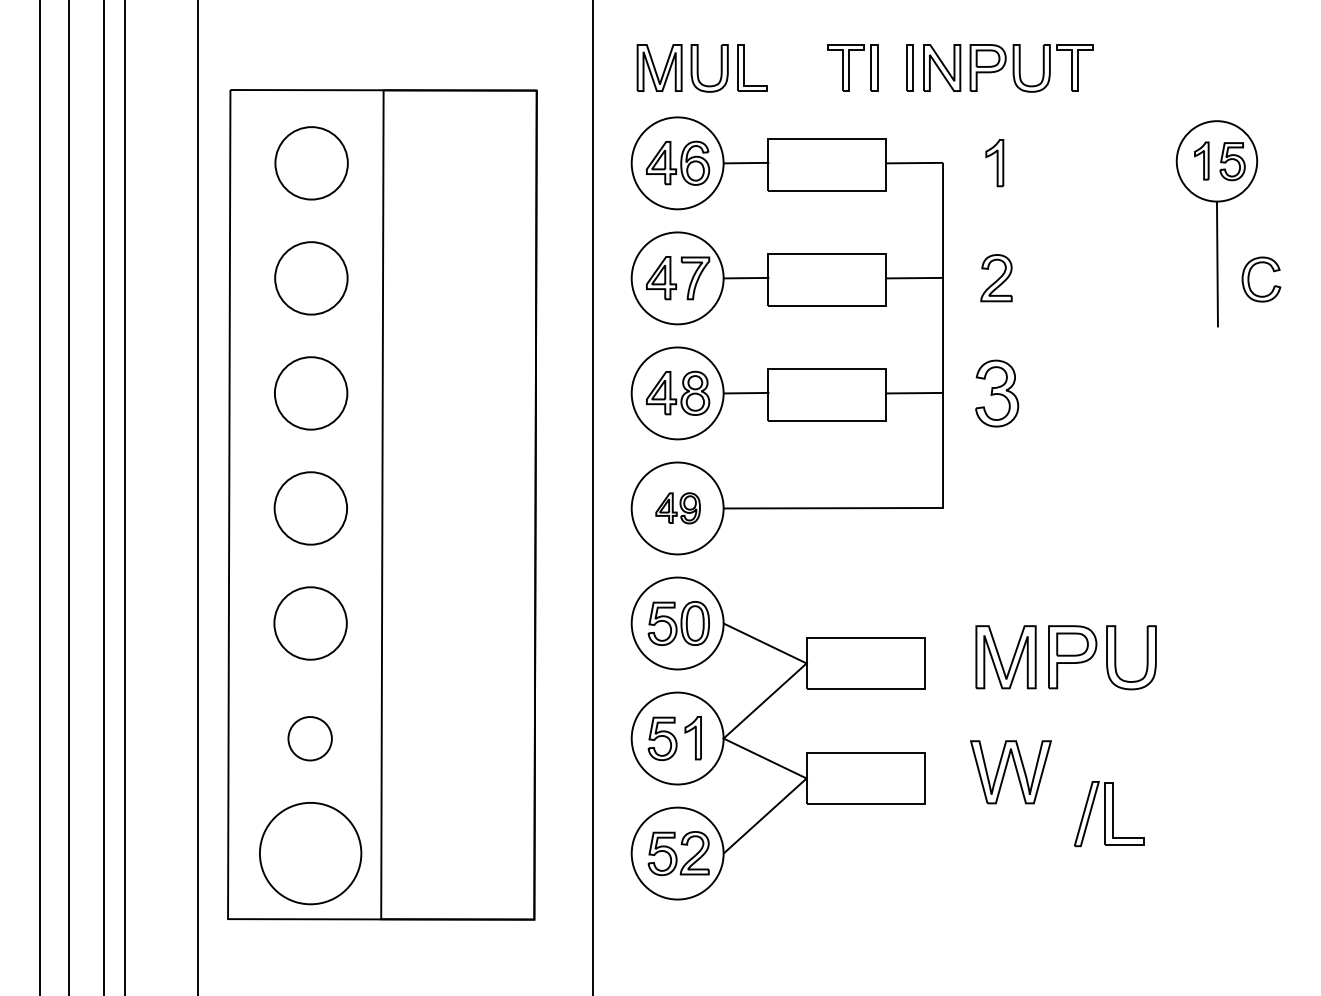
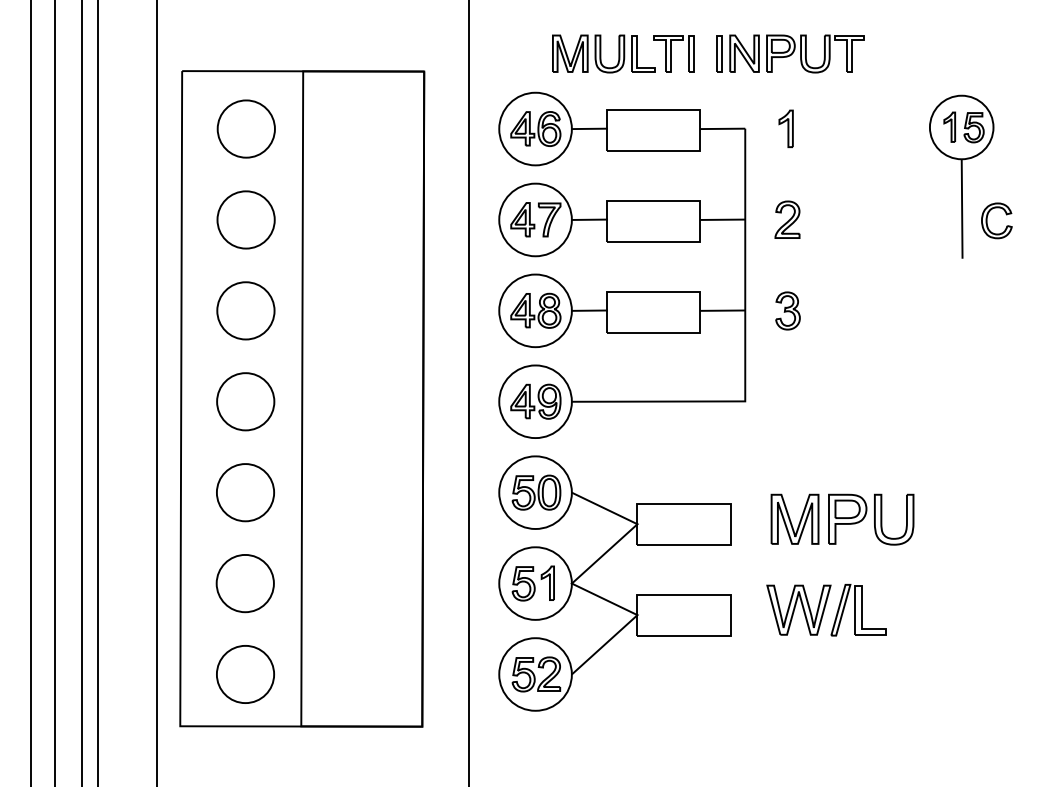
part: (701, 67) -> (603, 53), moved
part: (996, 392) -> (787, 310), size x0.71
part: (677, 508) -> (535, 401), size x1.43
part: (309, 738) -> (244, 583), size x1.67
part: (1109, 814) -> (858, 610), moved
part: (310, 853) -> (245, 674), size x0.71

